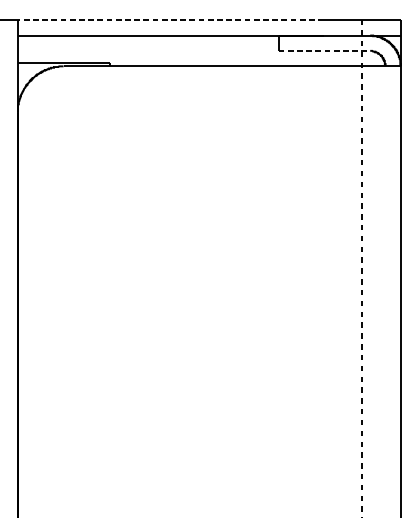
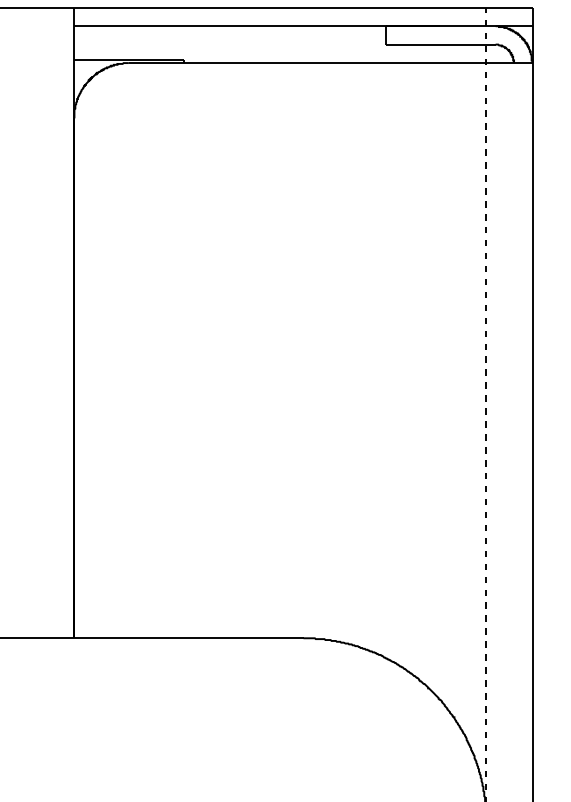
line: (171, 19) -> (257, 7), dashed -> solid
line: (324, 50) -> (440, 44), dashed -> solid

